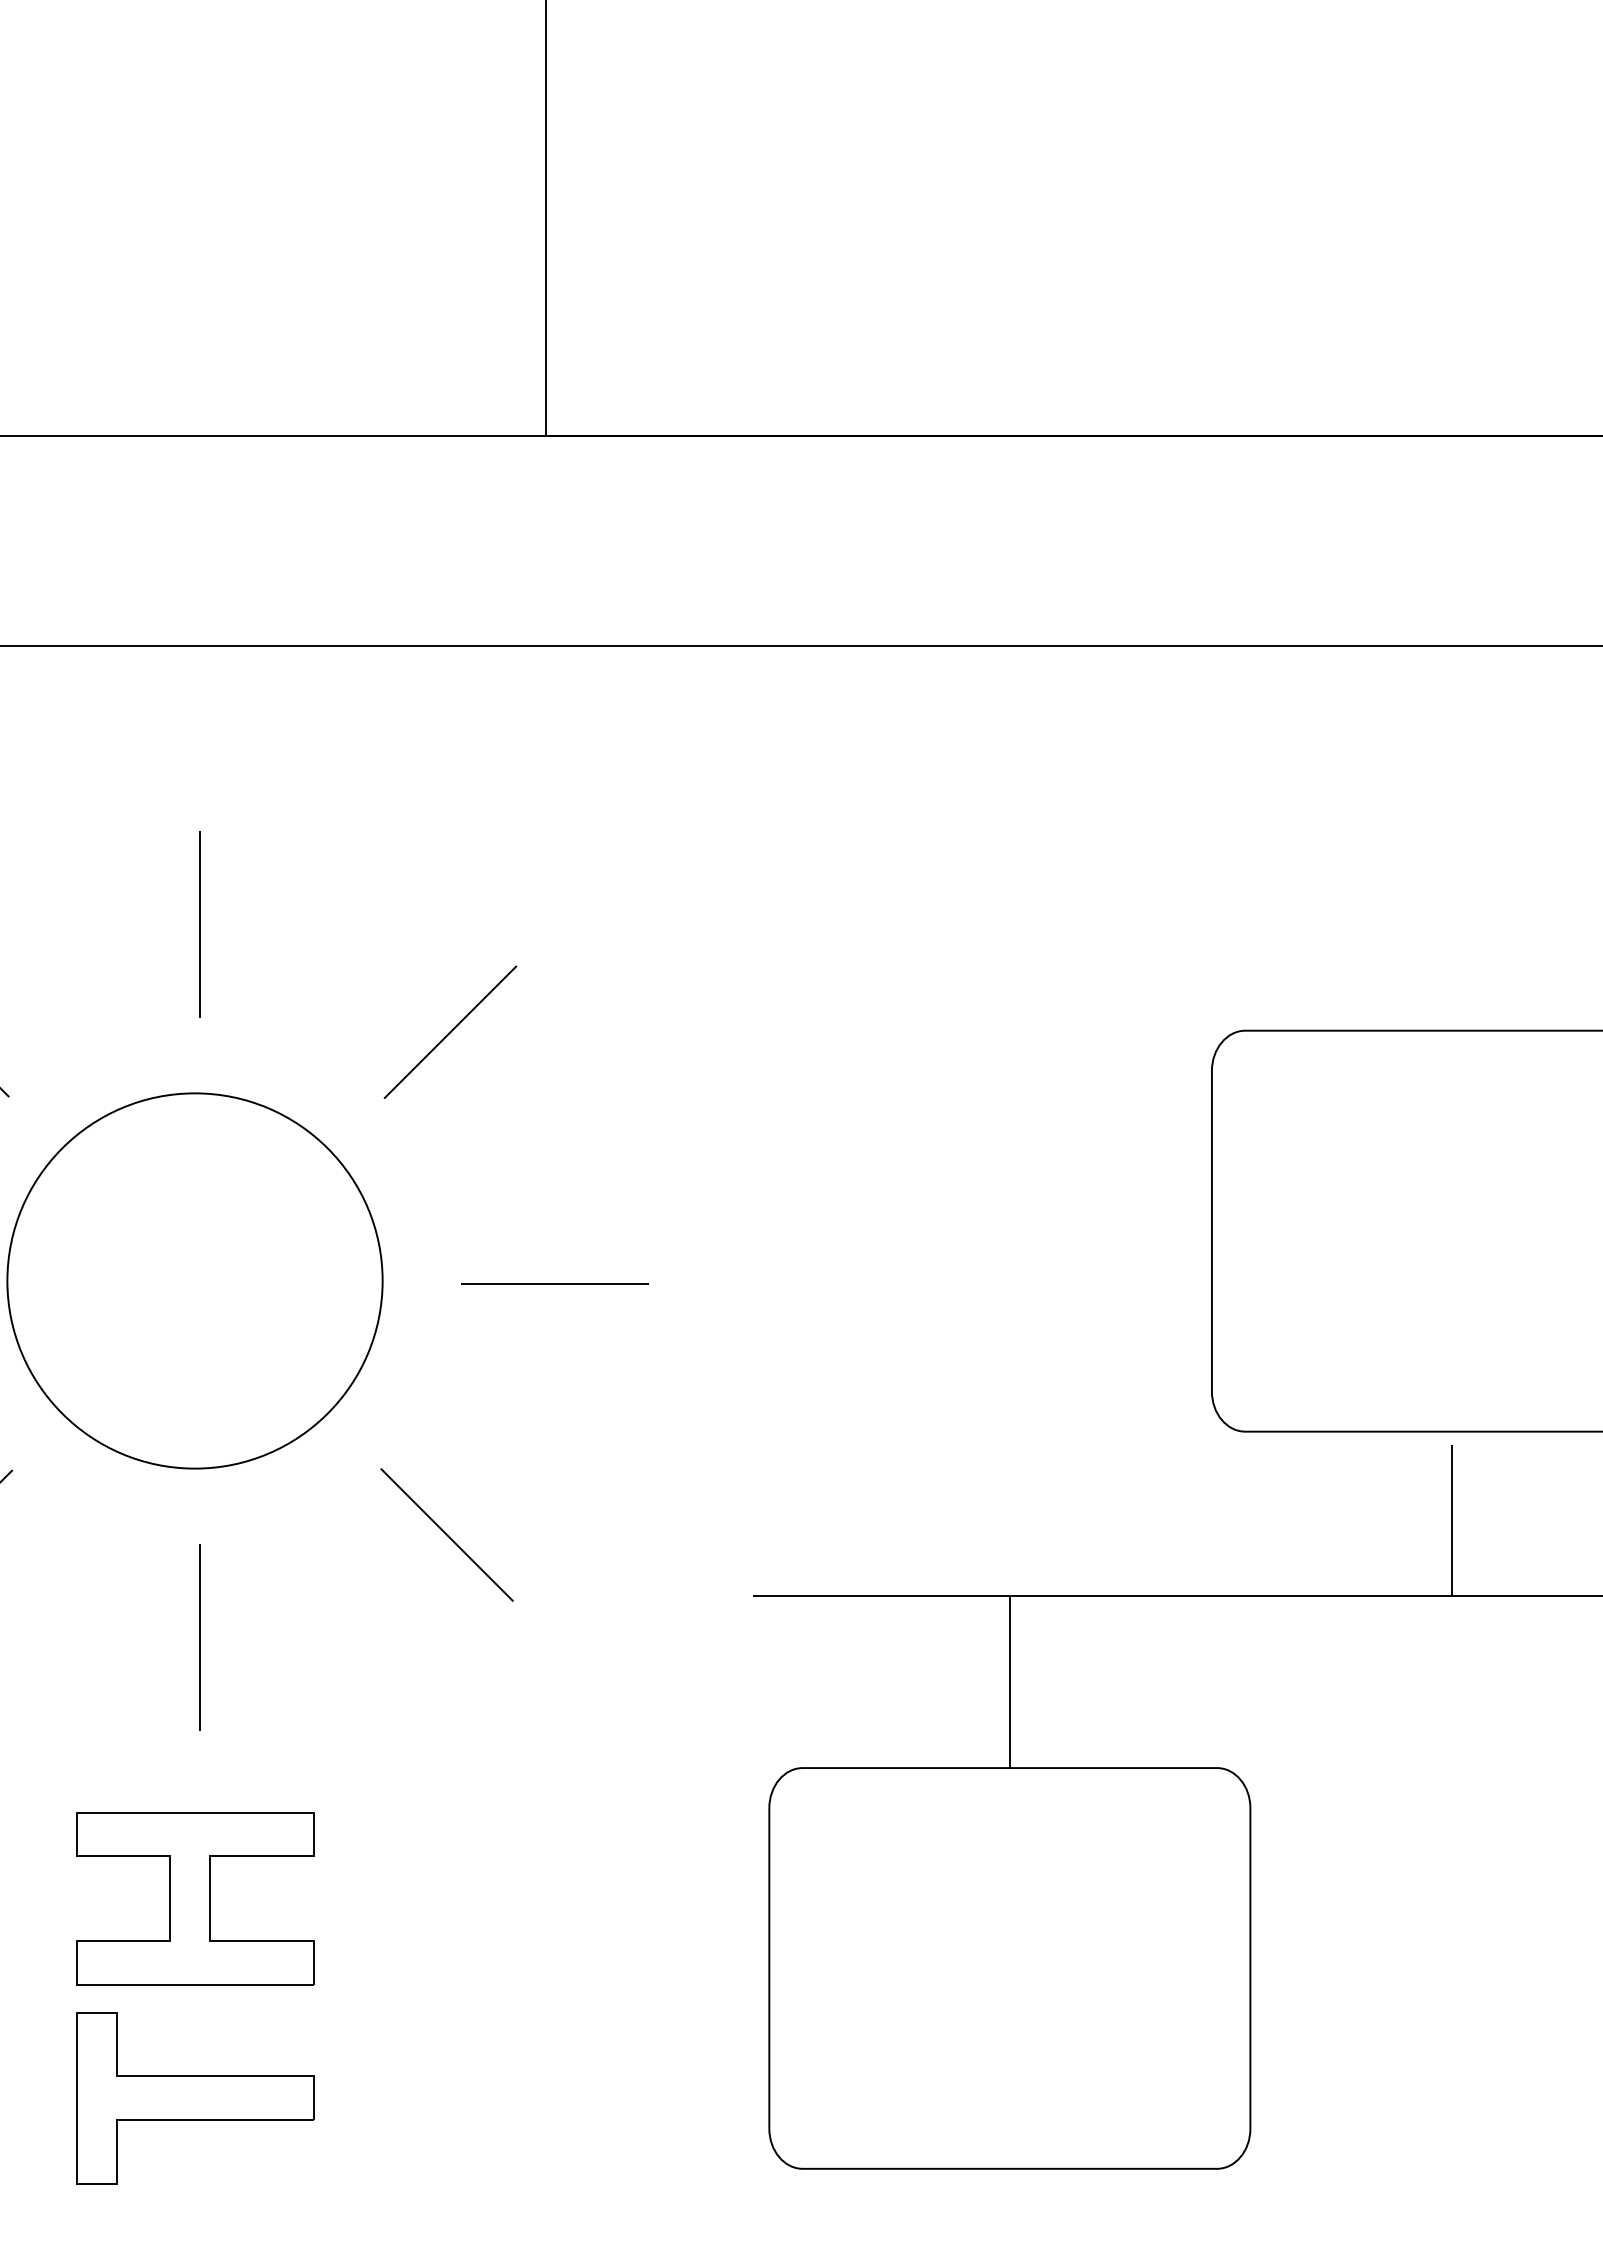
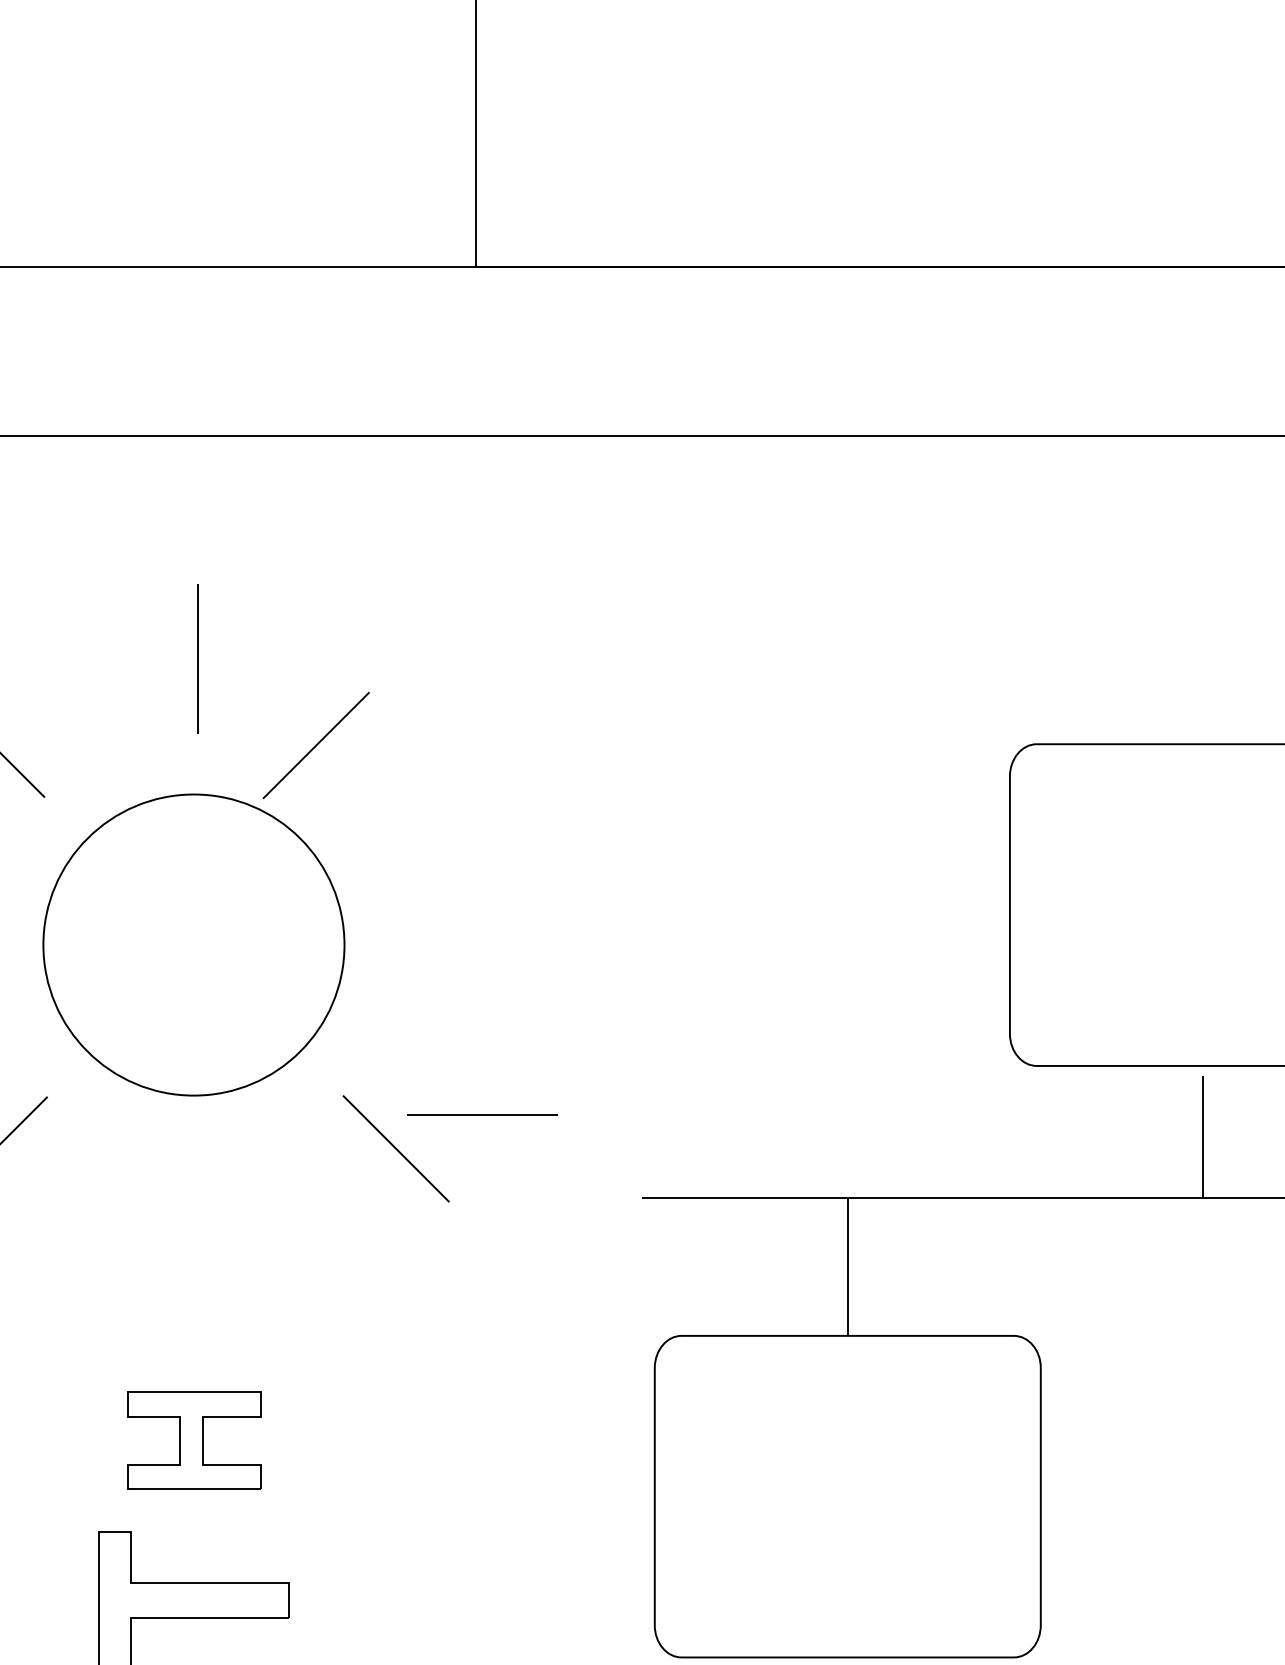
line: (450, 1031) -> (316, 744), moved
line: (554, 1283) -> (482, 1114), moved
line: (199, 1637) -> (197, 1231), removed
part: (195, 1898) -> (194, 1440), size x0.7

